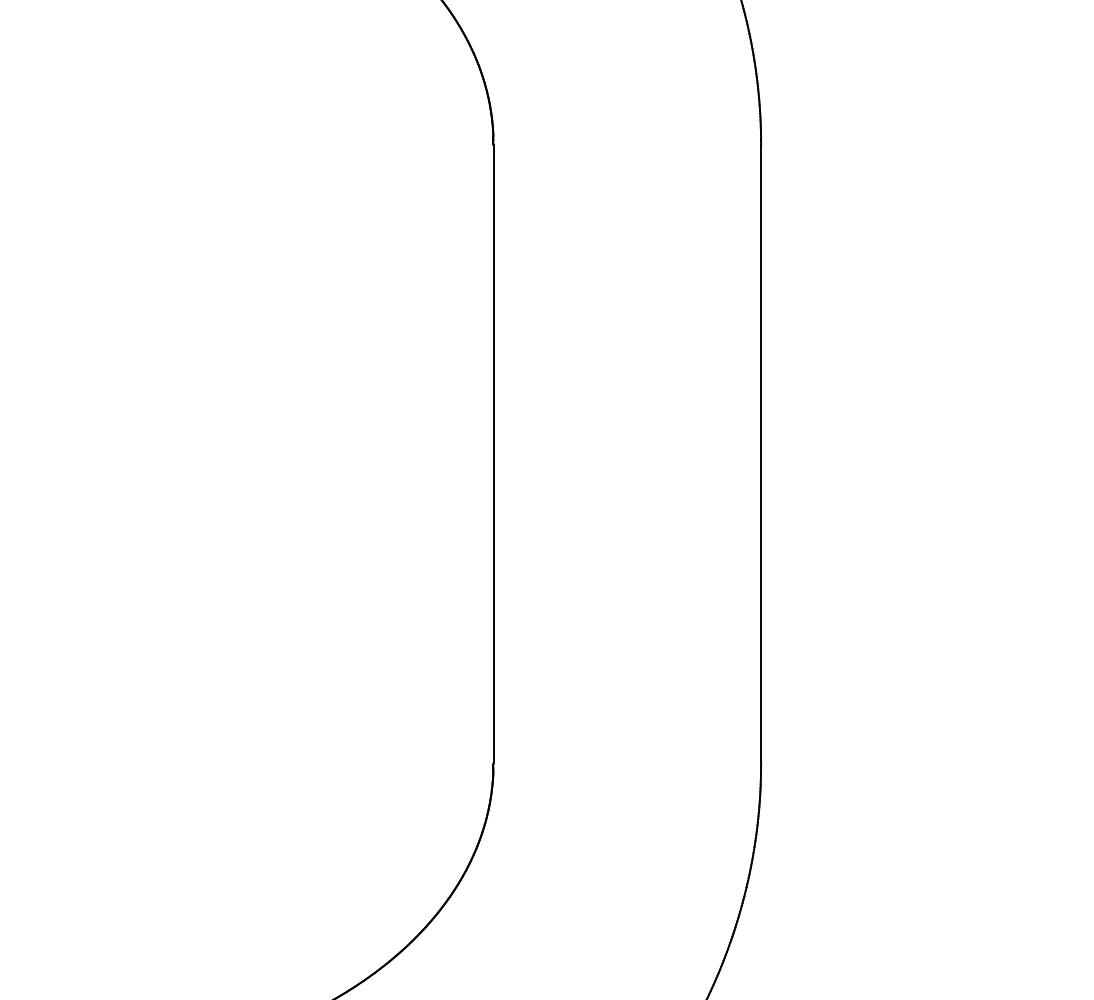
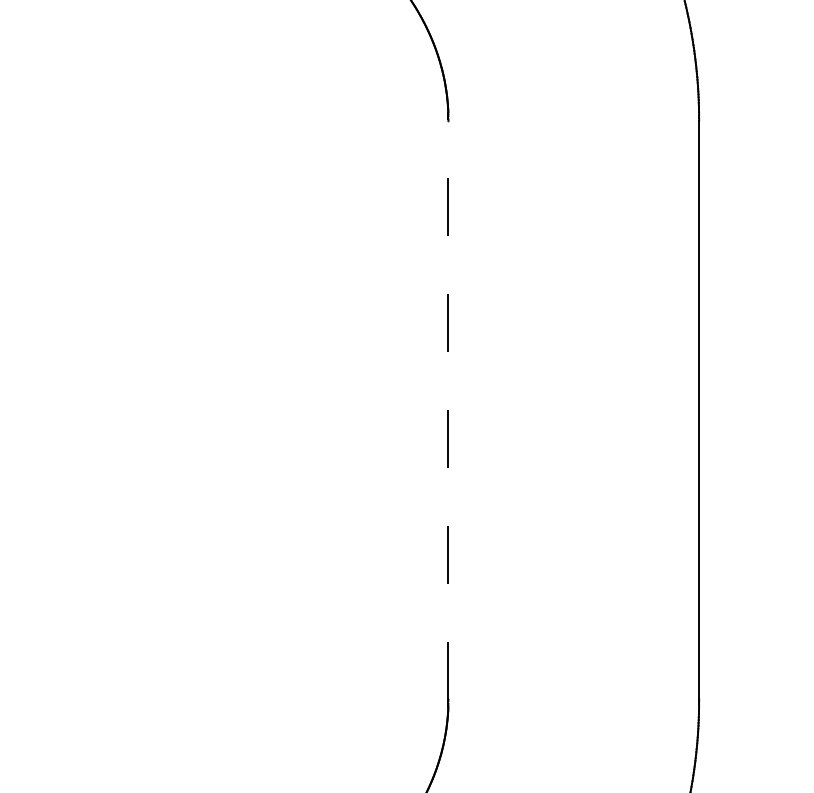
line: (493, 453) -> (448, 409), solid -> dashed

